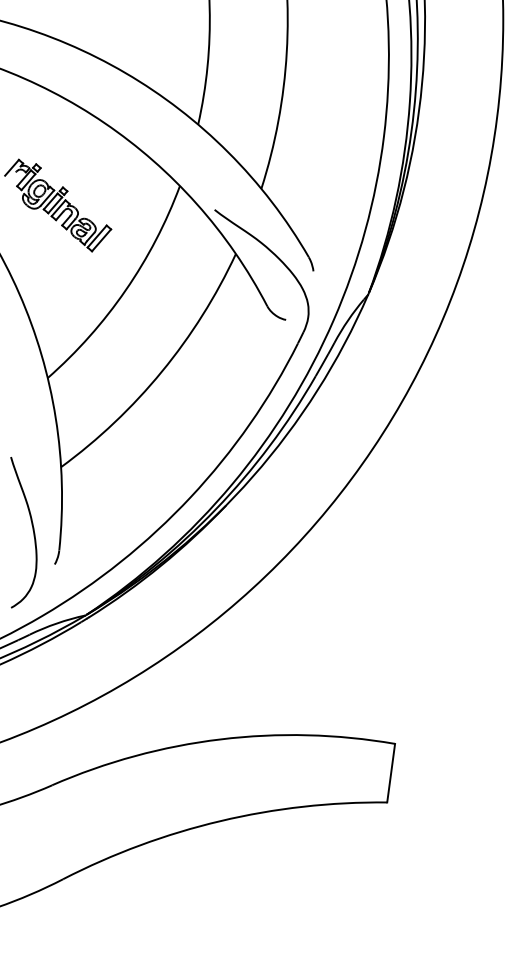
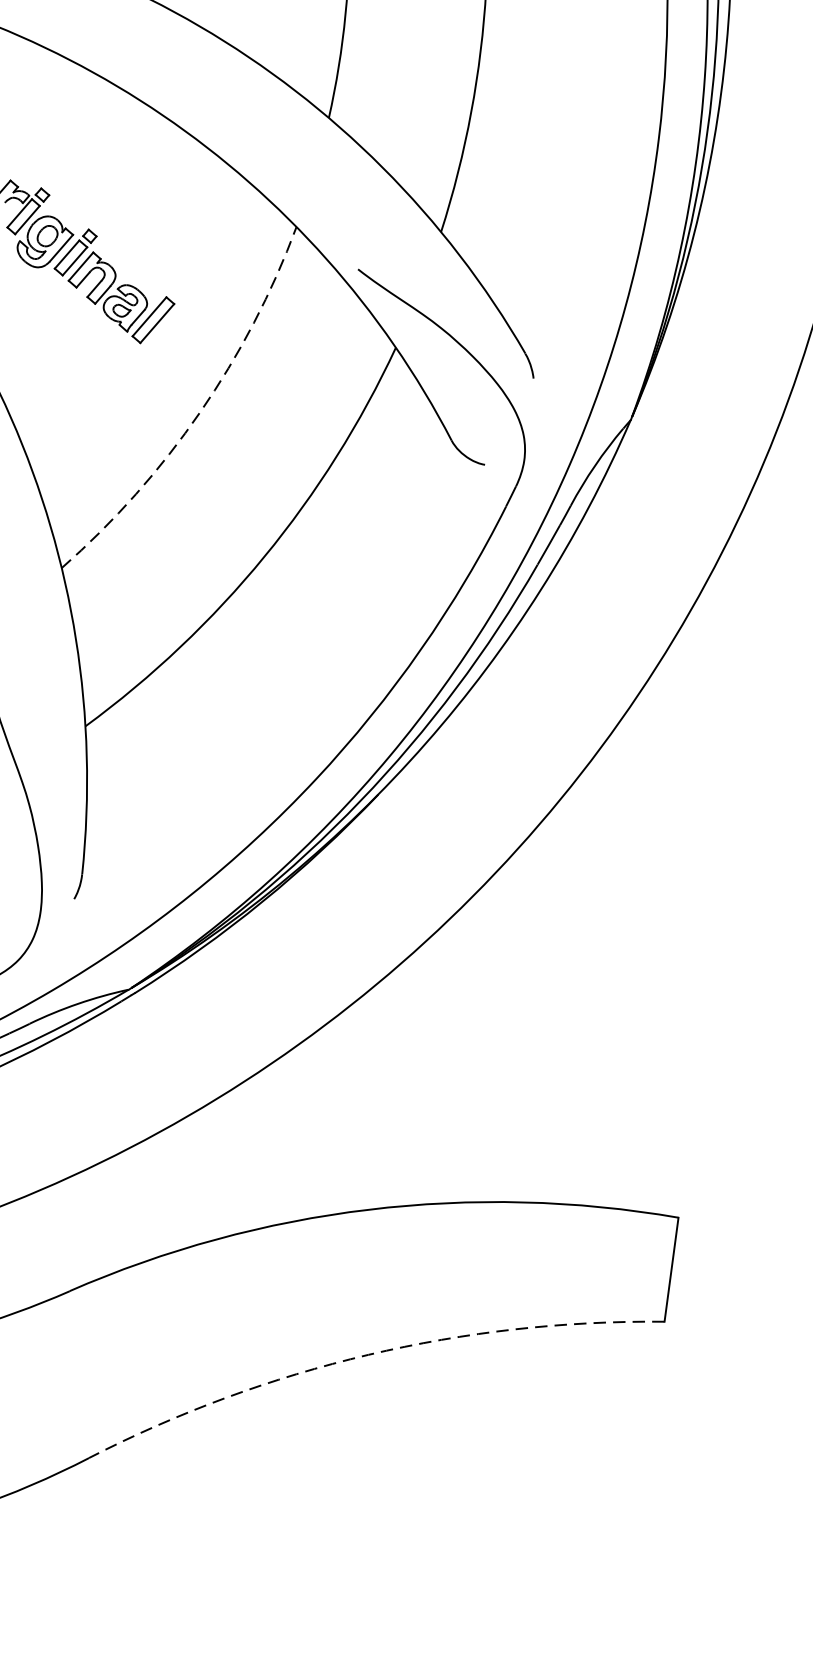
arc: (125, 290) -> (199, 412), solid -> dashed
arc: (220, 821) -> (368, 1355), solid -> dashed

